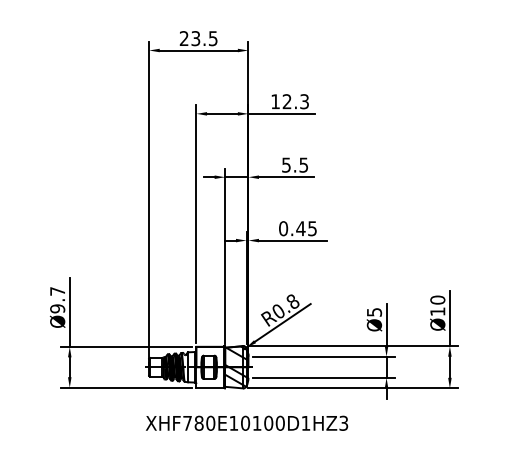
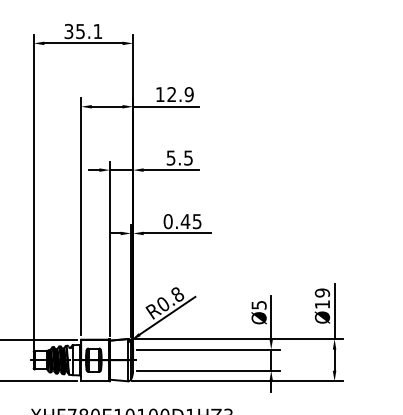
text: (198, 38) -> (83, 31), 23.5 -> 35.1
text: (304, 101) -> (189, 94), 12.3 -> 12.9
text: (437, 299) -> (322, 292), Ø10 -> Ø19
hatch: (236, 366) -> (121, 359), removed

